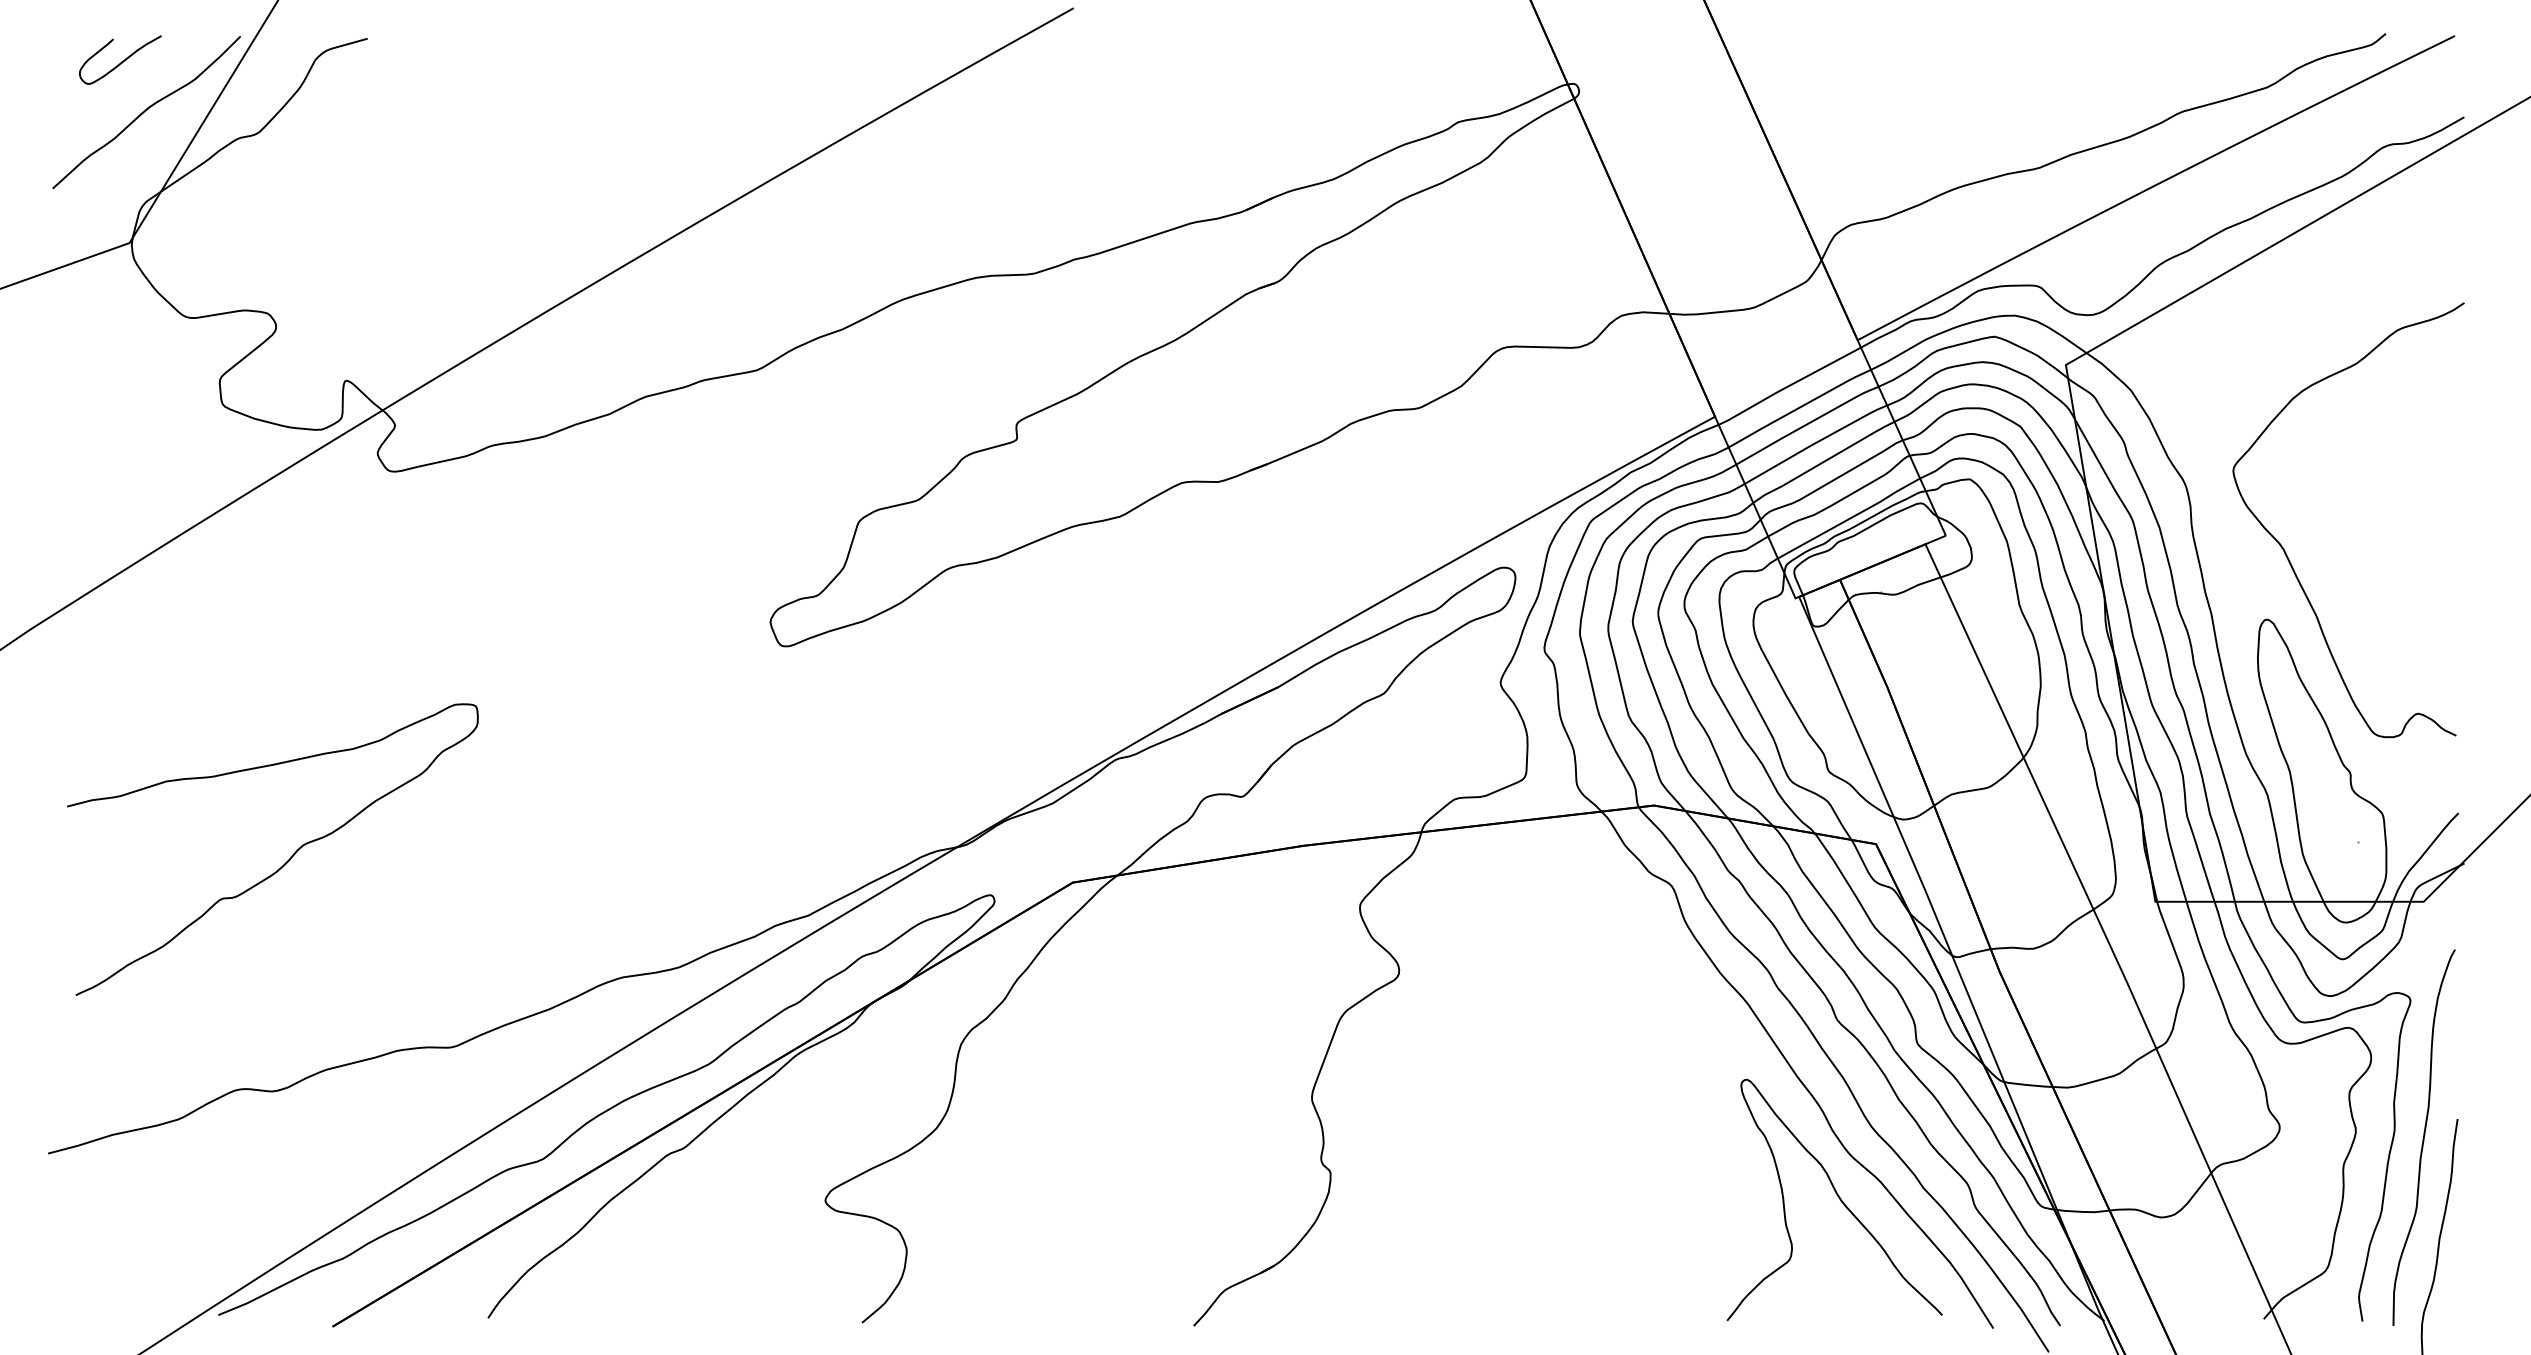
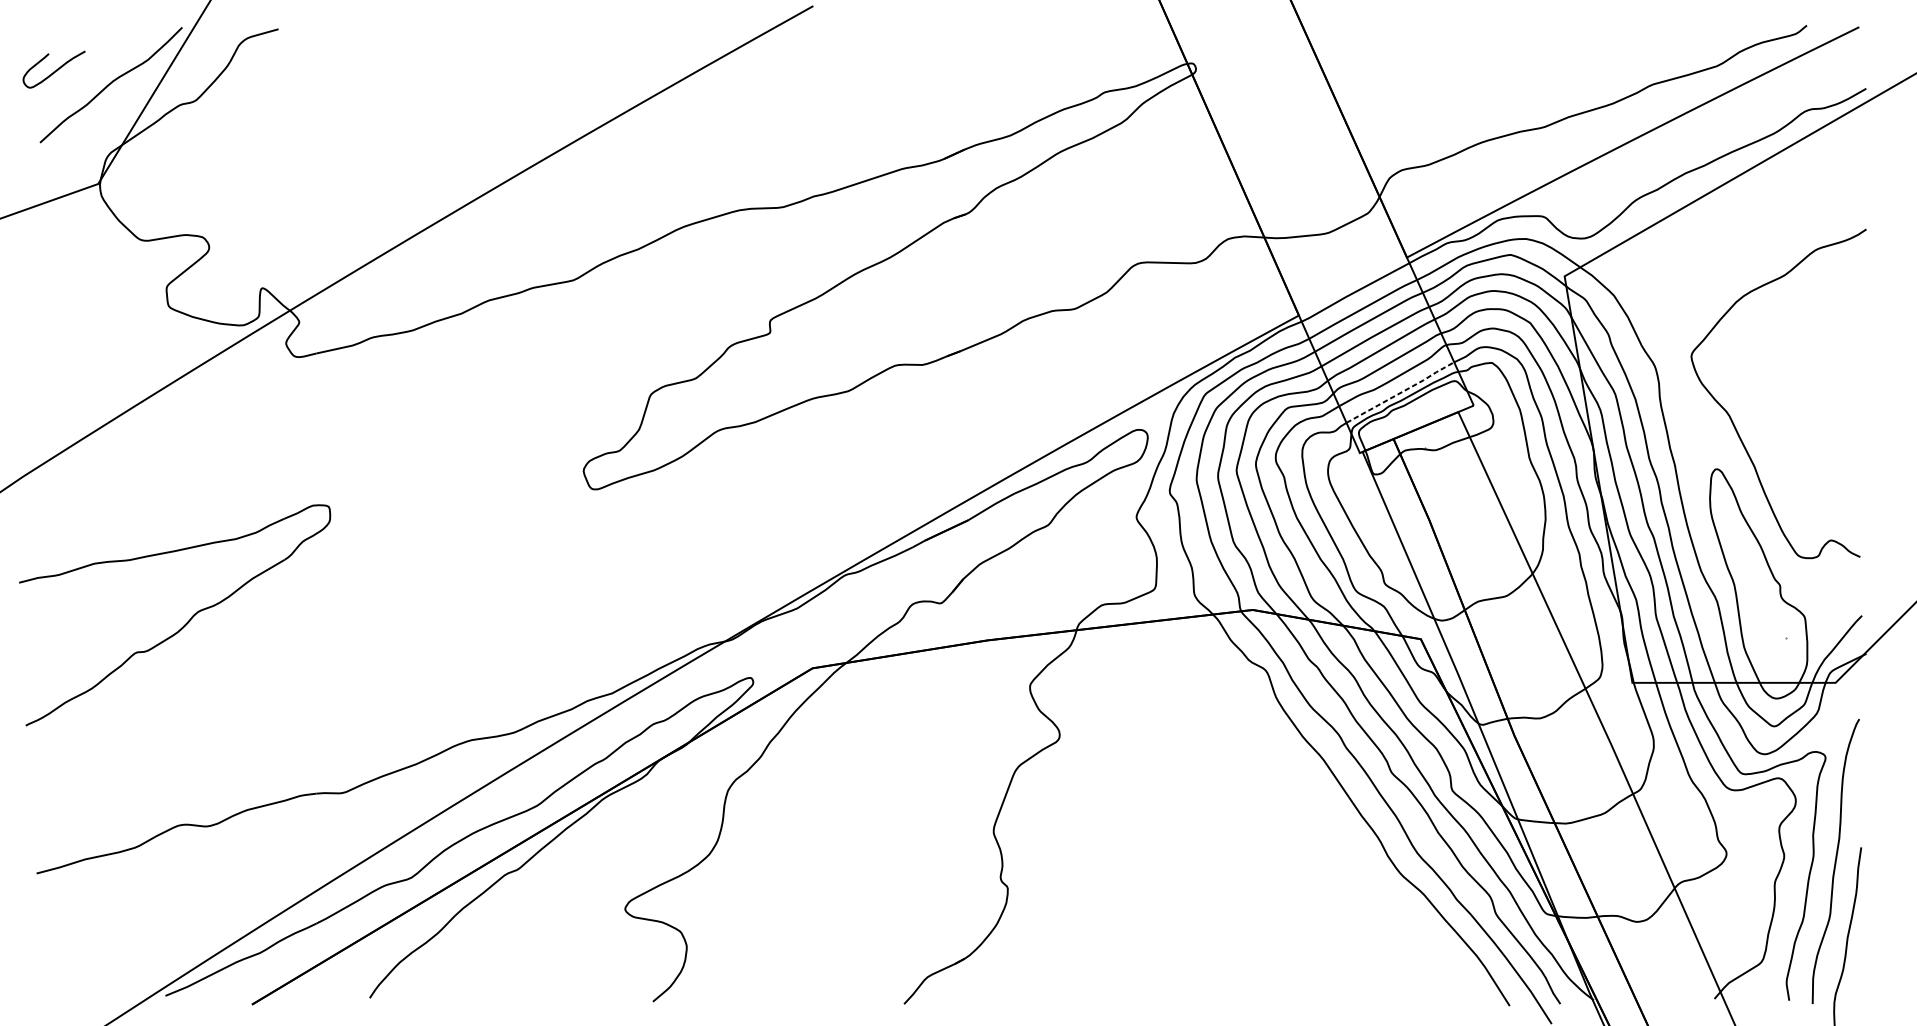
curve: (122, 60) -> (55, 69), moved
line: (1850, 518) -> (1401, 392), solid -> dashed
part: (285, 862) -> (184, 625), moved
curve: (1838, 1198) -> (1392, 907), removed

